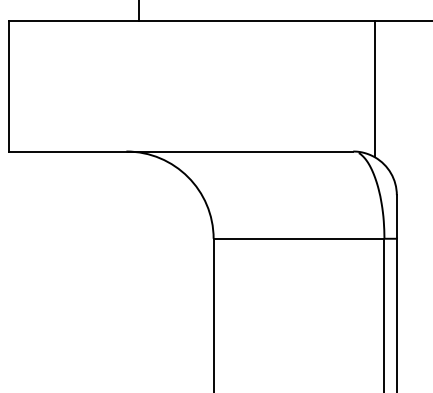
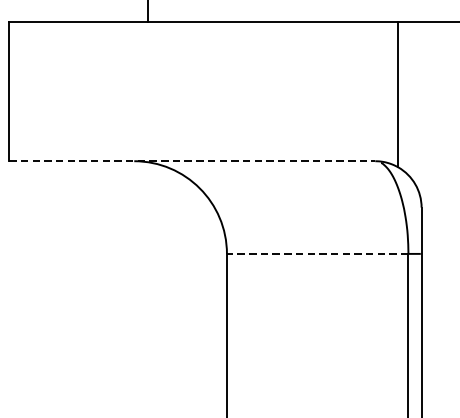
line: (181, 151) -> (192, 161), solid -> dashed
line: (298, 238) -> (317, 253), solid -> dashed

